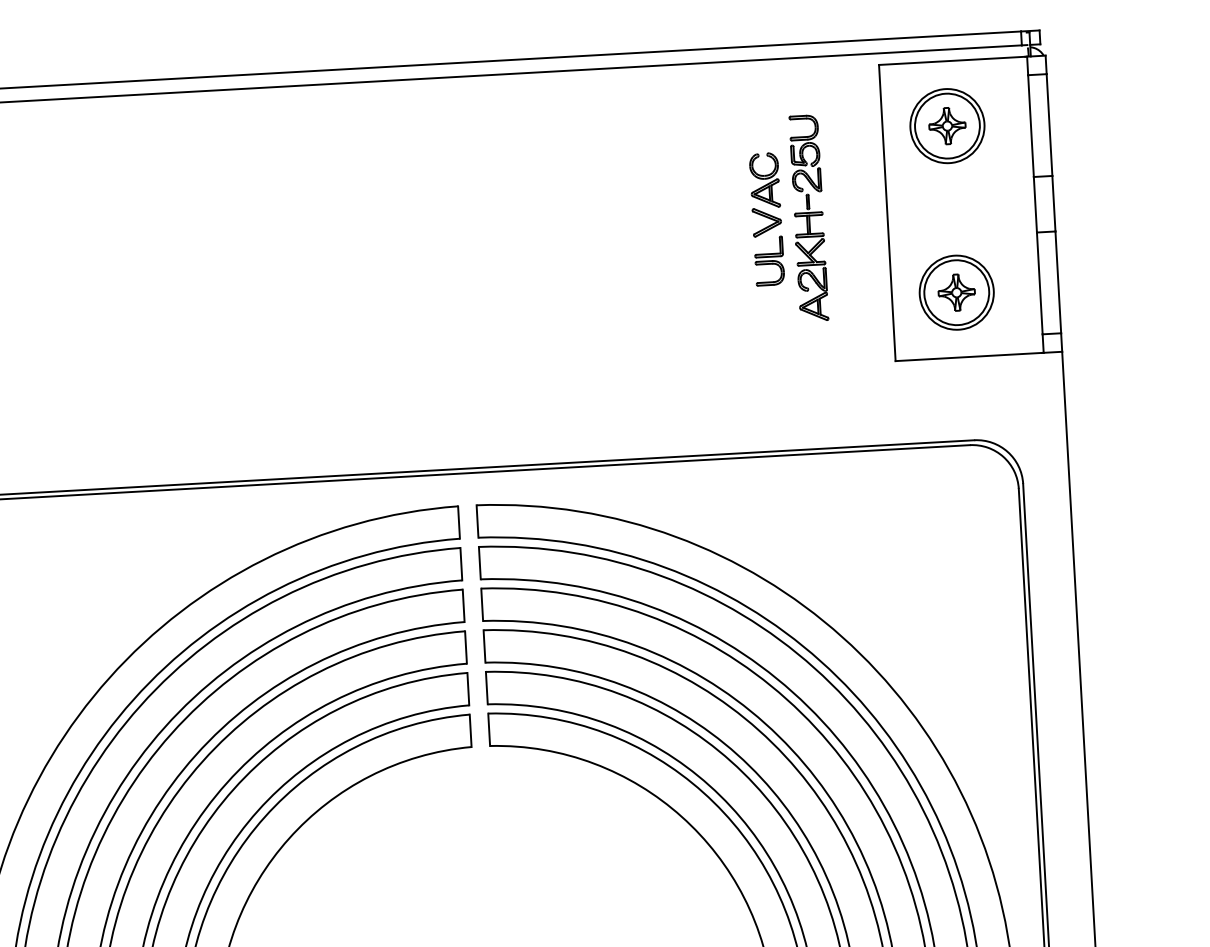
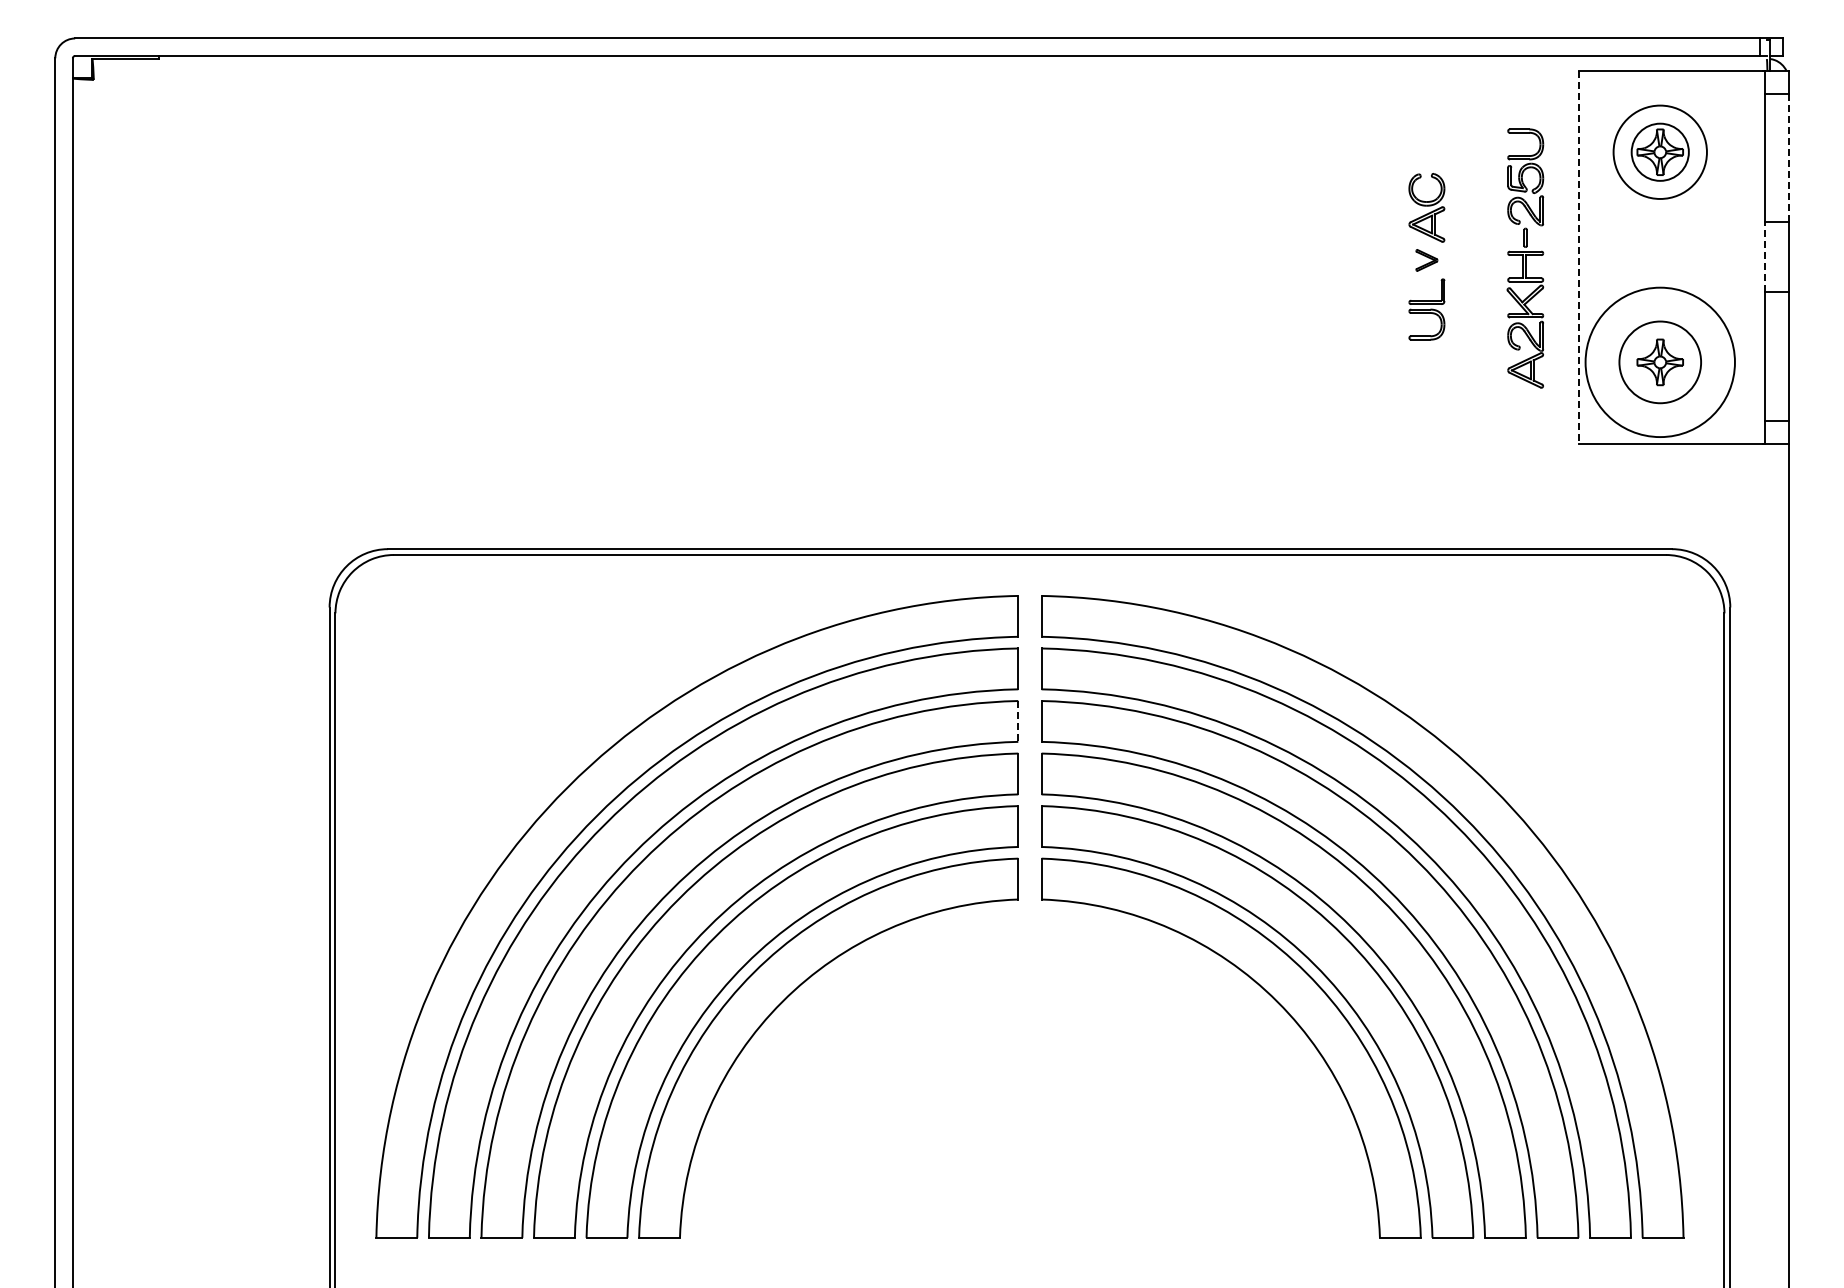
line: (1049, 124) -> (1788, 157), solid -> dashed
circle: (947, 126) -> (1660, 152), size x0.7
line: (1035, 204) -> (1765, 256), solid -> dashed
line: (887, 213) -> (1578, 257), solid -> dashed
part: (808, 218) -> (1525, 258), moved
part: (766, 222) -> (1426, 260), size x0.6
circle: (956, 292) -> (1659, 362), size x1.6
line: (463, 605) -> (1018, 721), solid -> dashed

